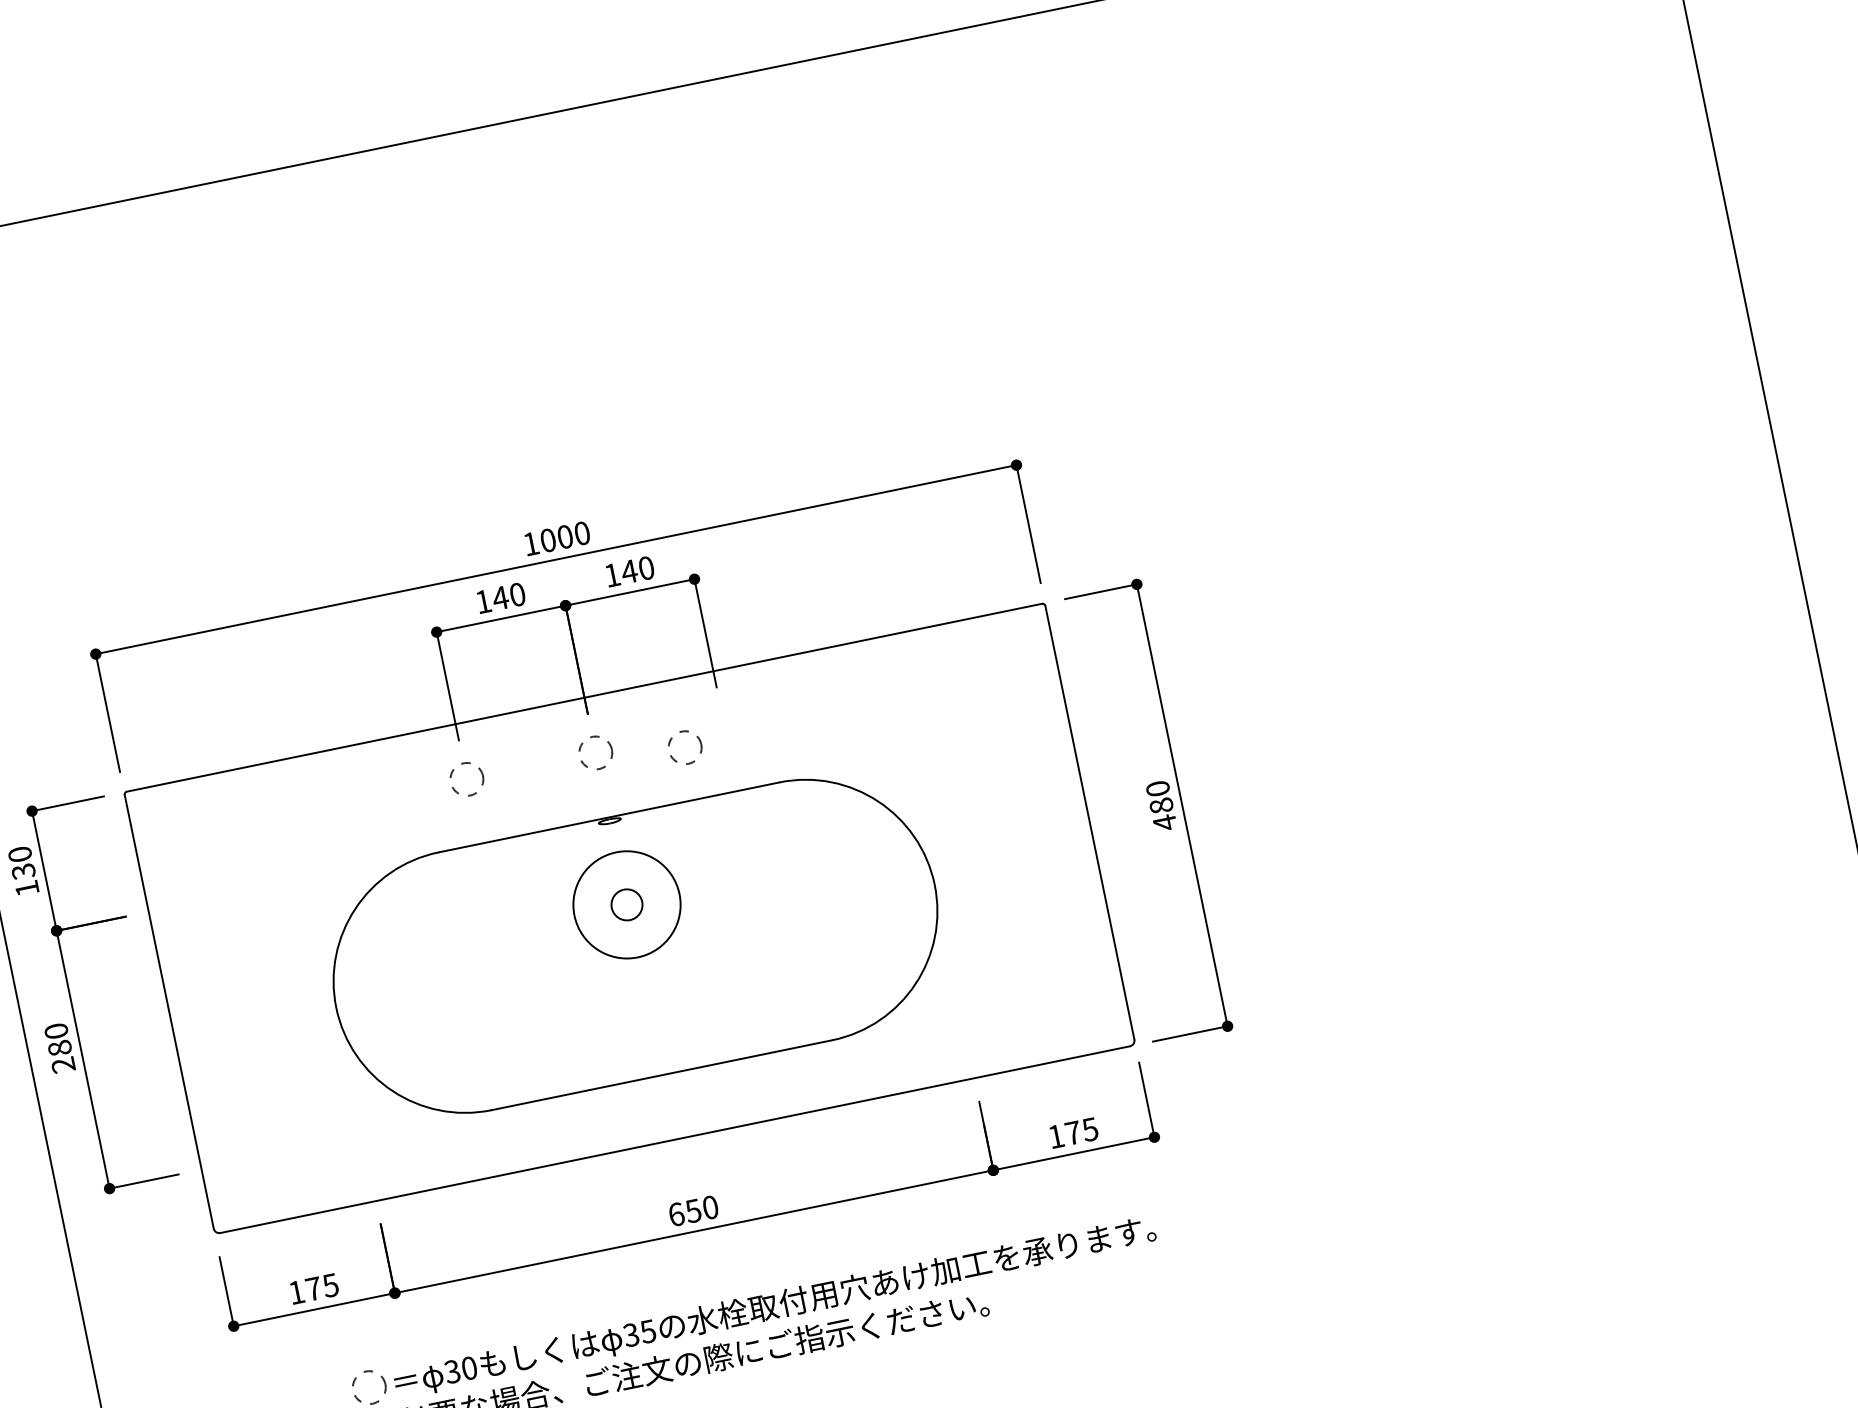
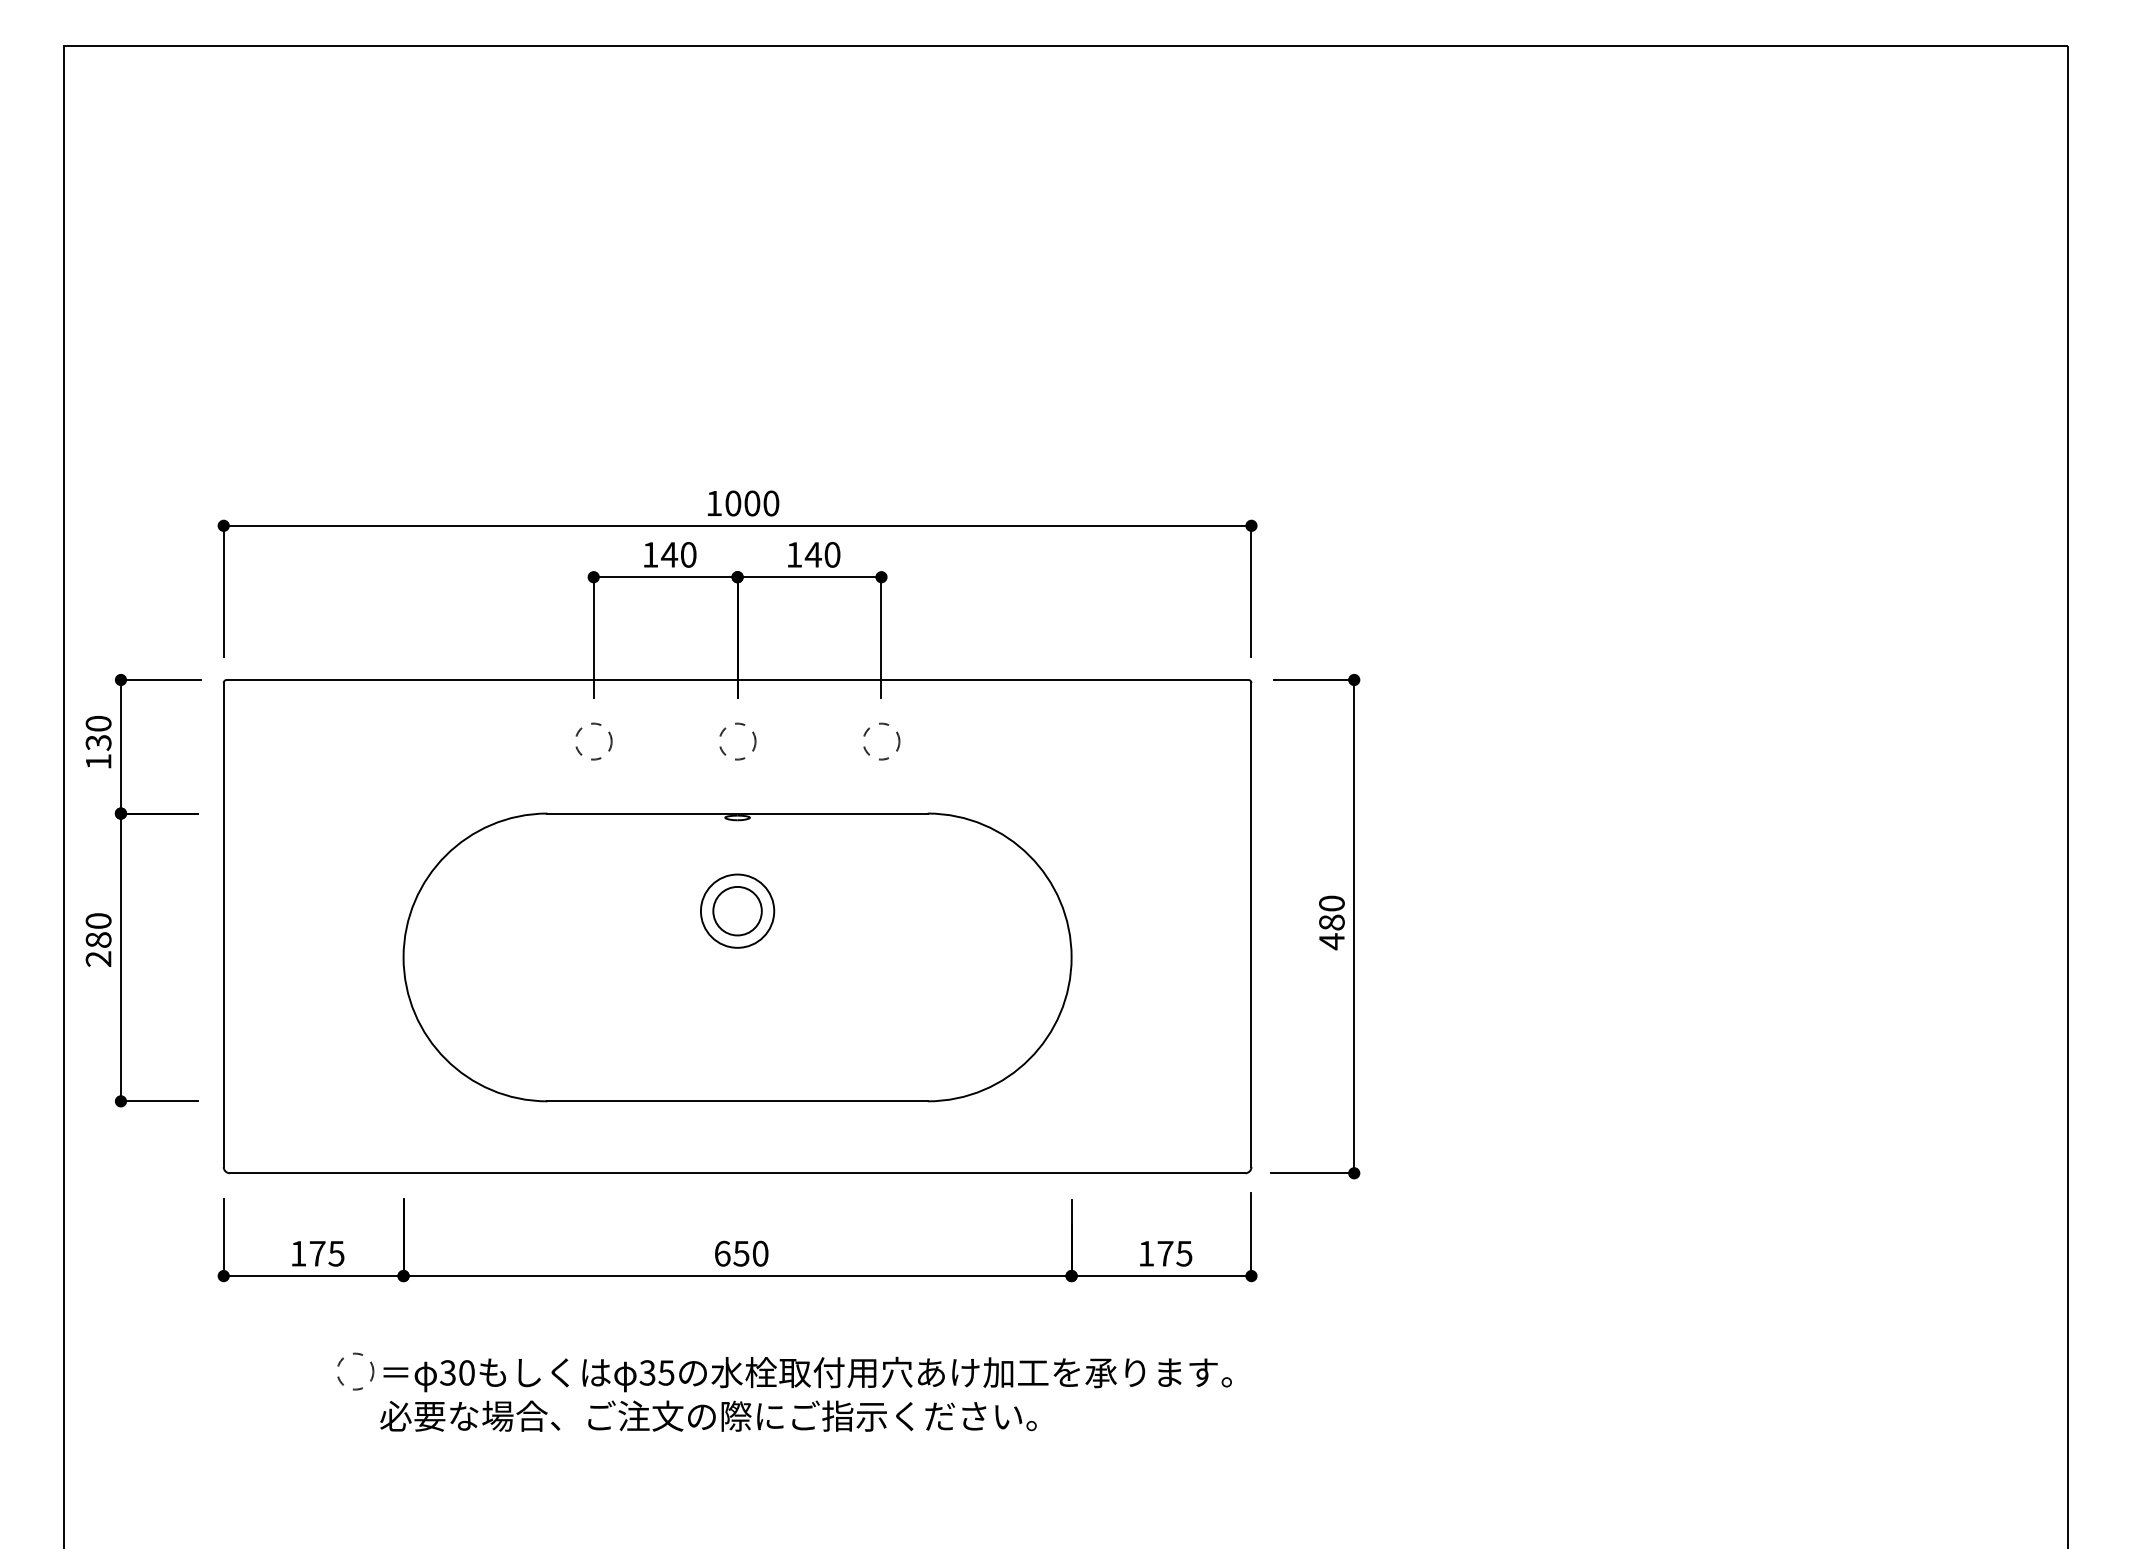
circle: (685, 747) -> (881, 741), moved
circle: (626, 904) -> (737, 910), size x0.62
circle: (626, 904) -> (737, 910), size x1.43

